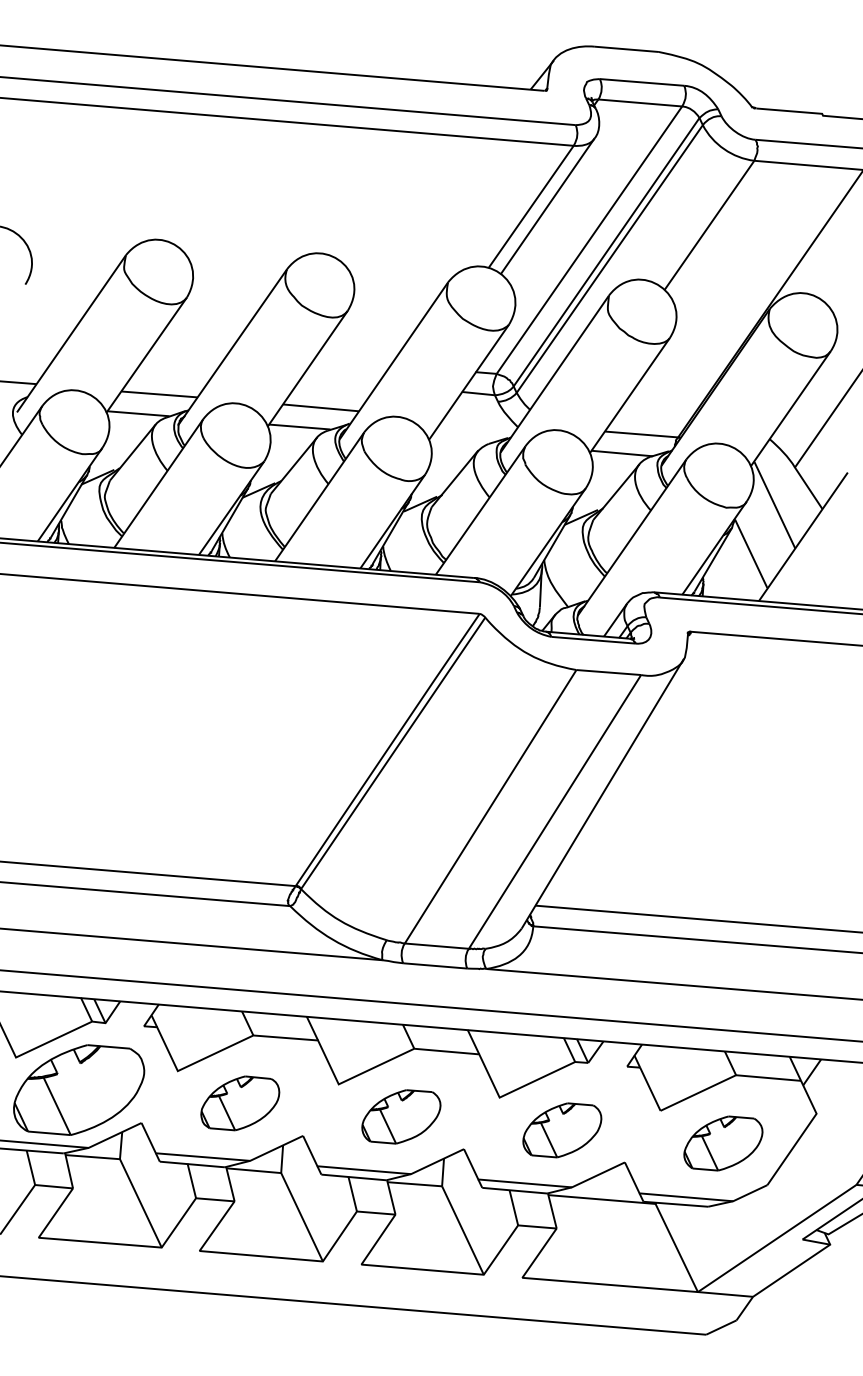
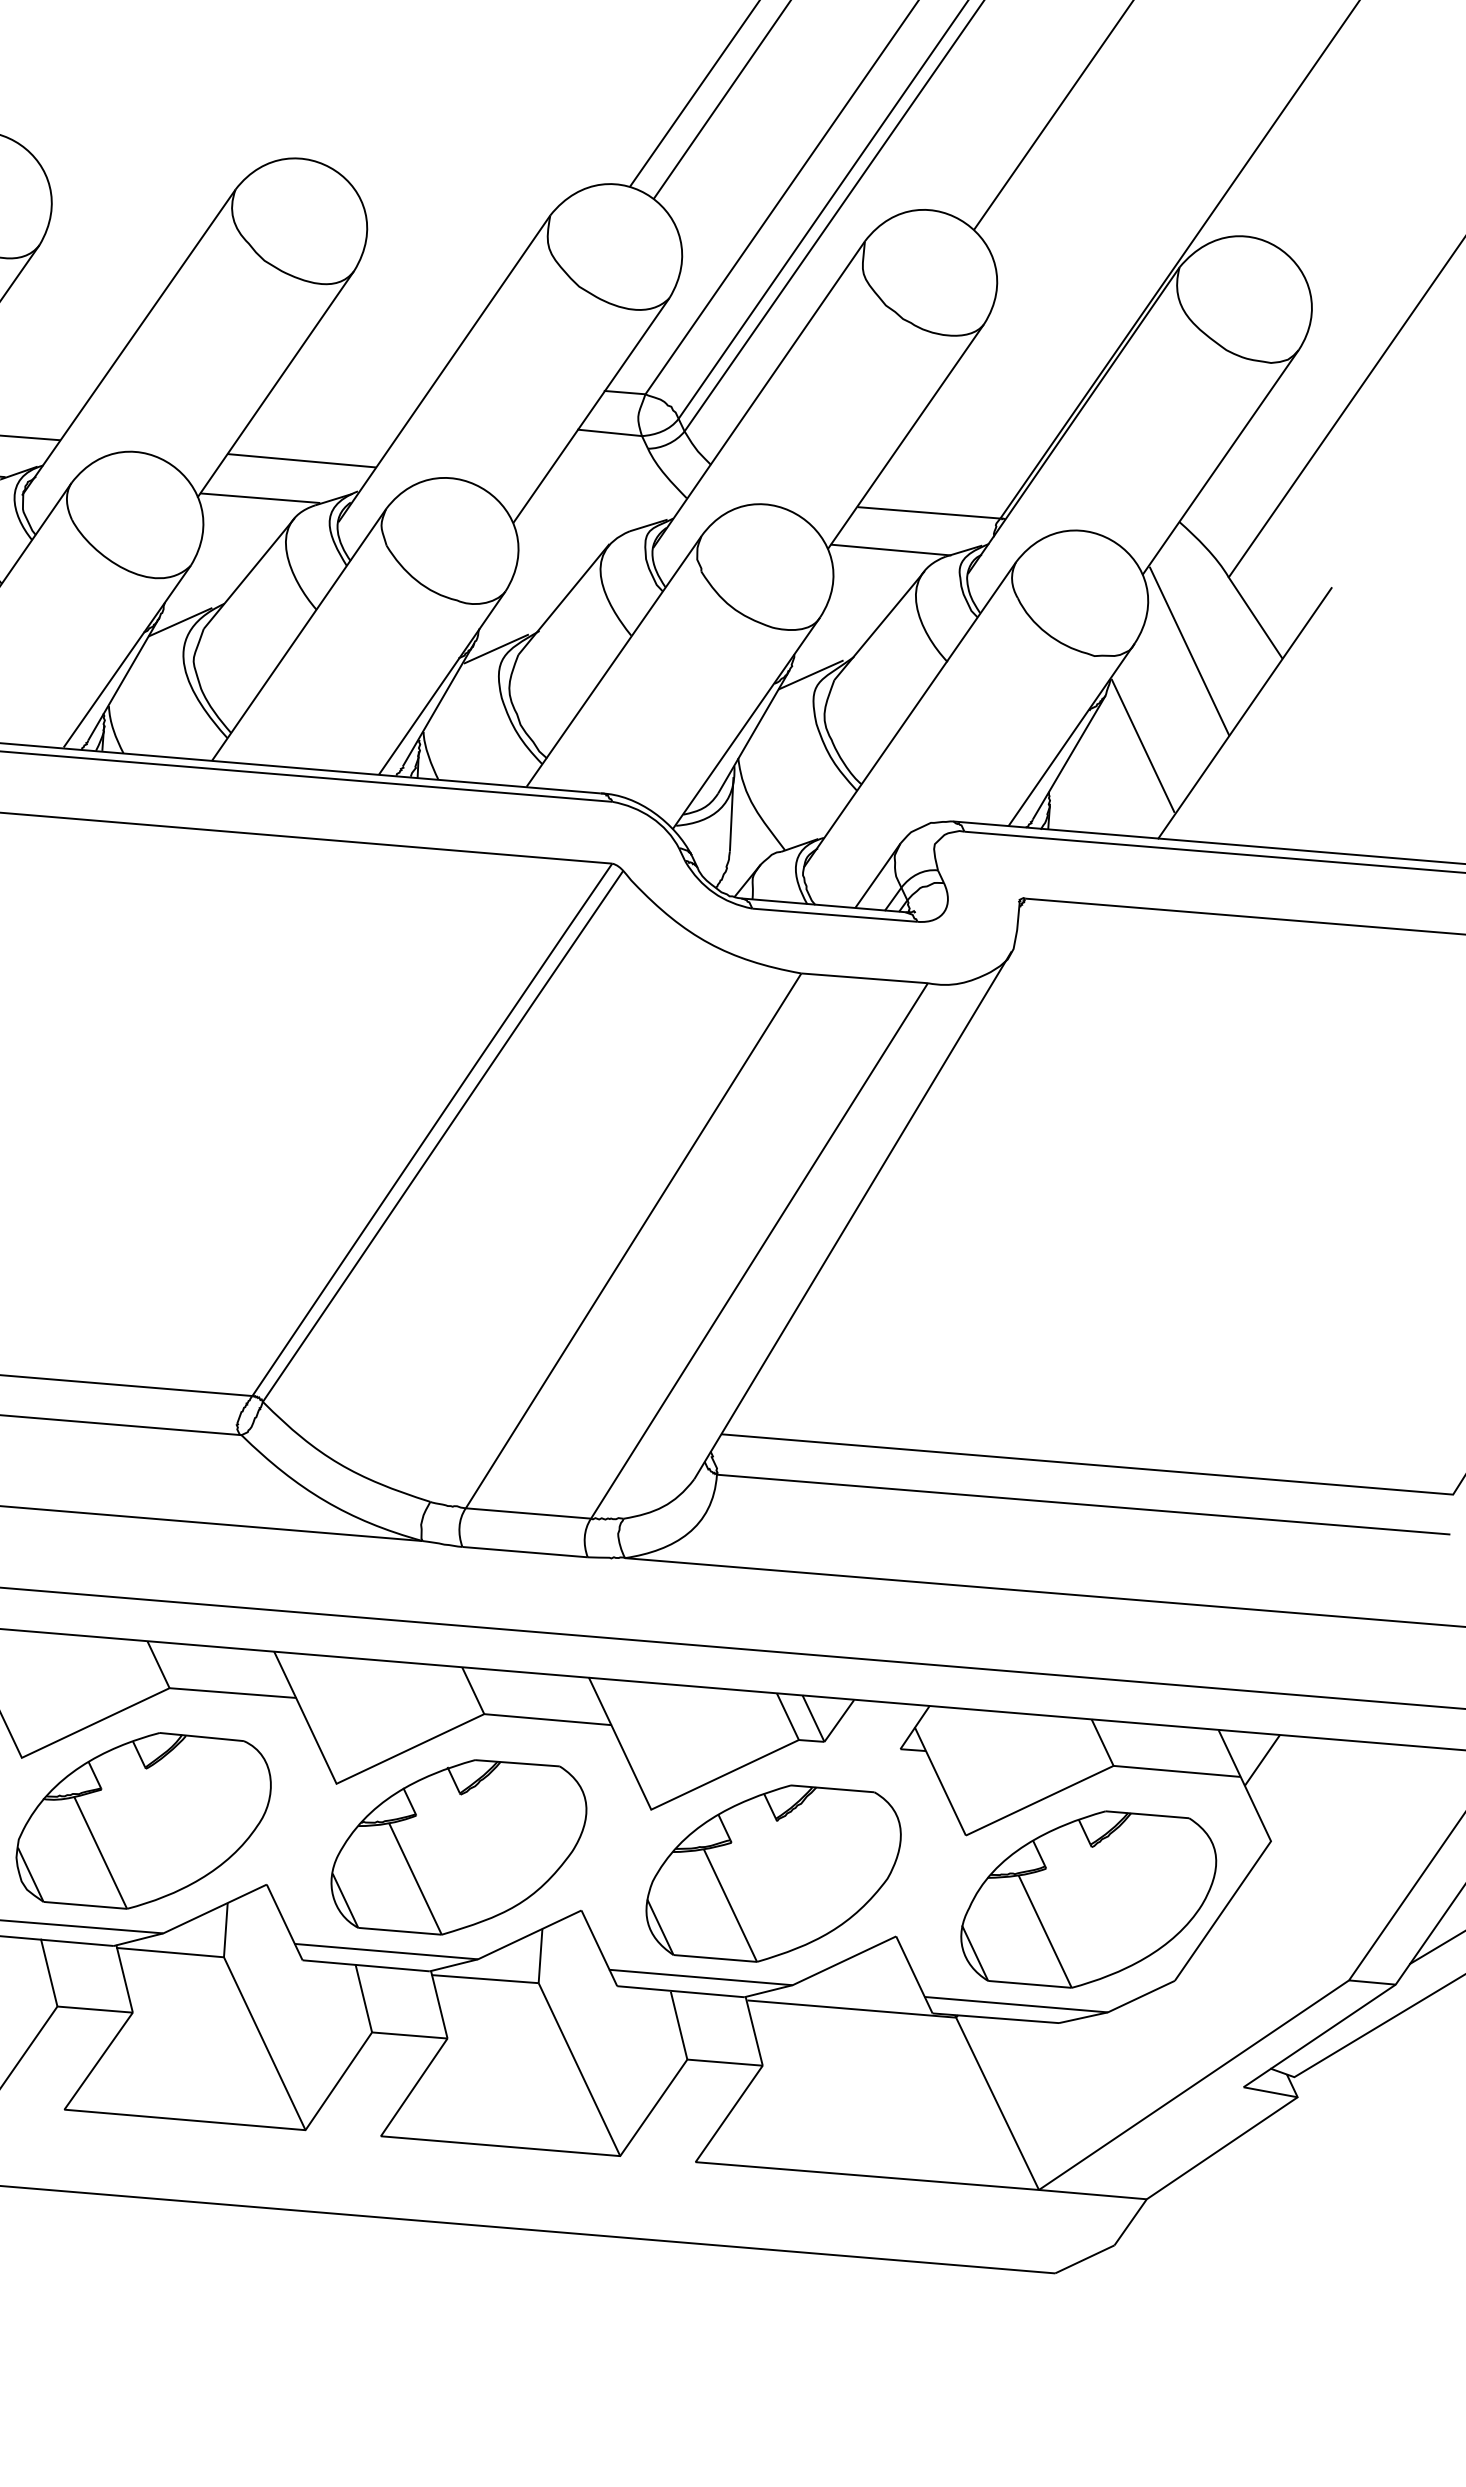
part: (240, 1103) -> (144, 1821), size x1.67
part: (401, 1116) -> (459, 1846), size x1.67
part: (562, 1130) -> (774, 1873), size x1.67
part: (723, 1143) -> (1088, 1899), size x1.67

